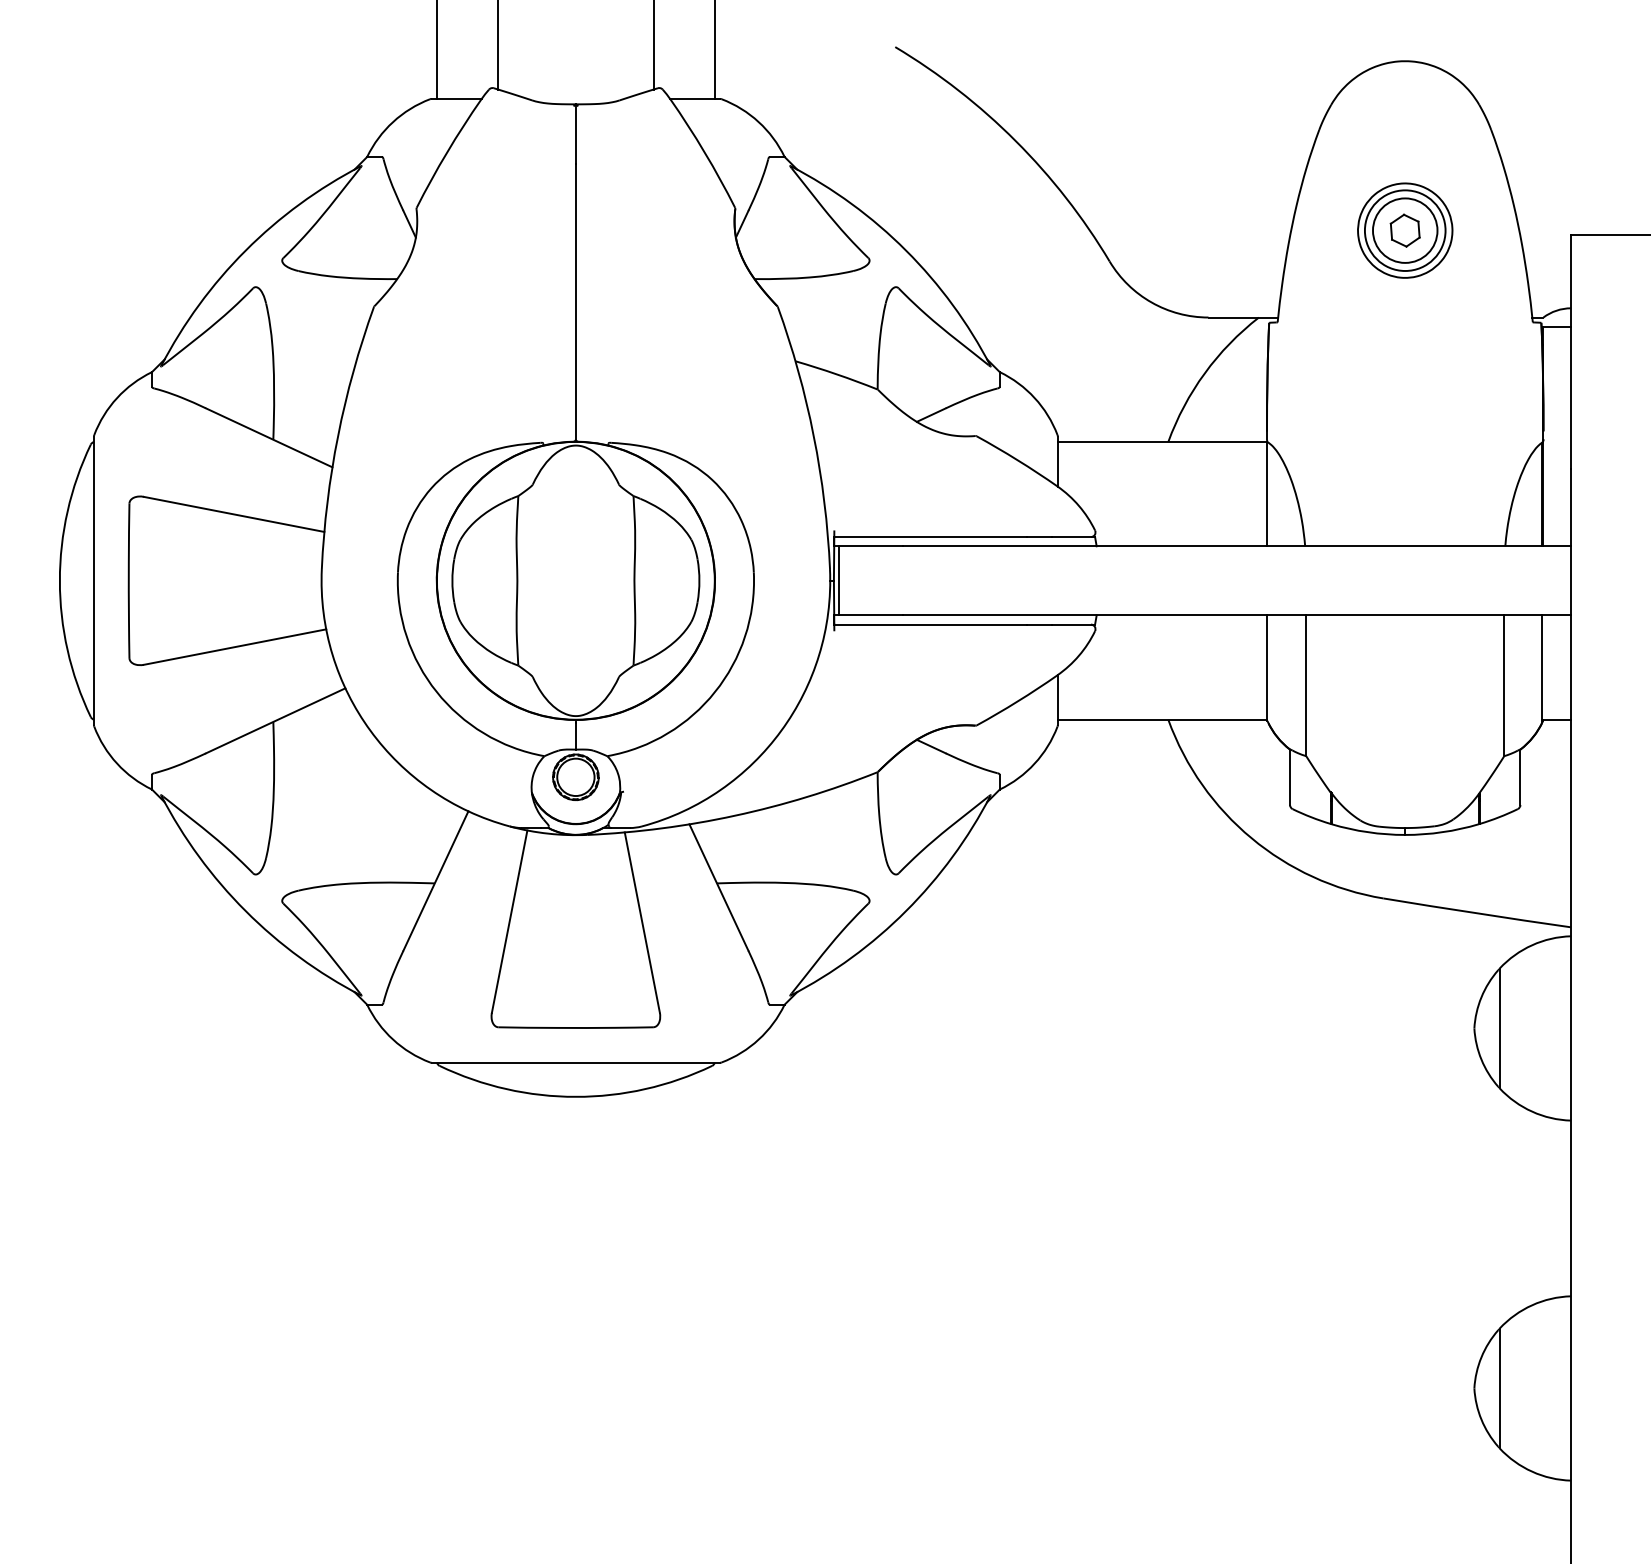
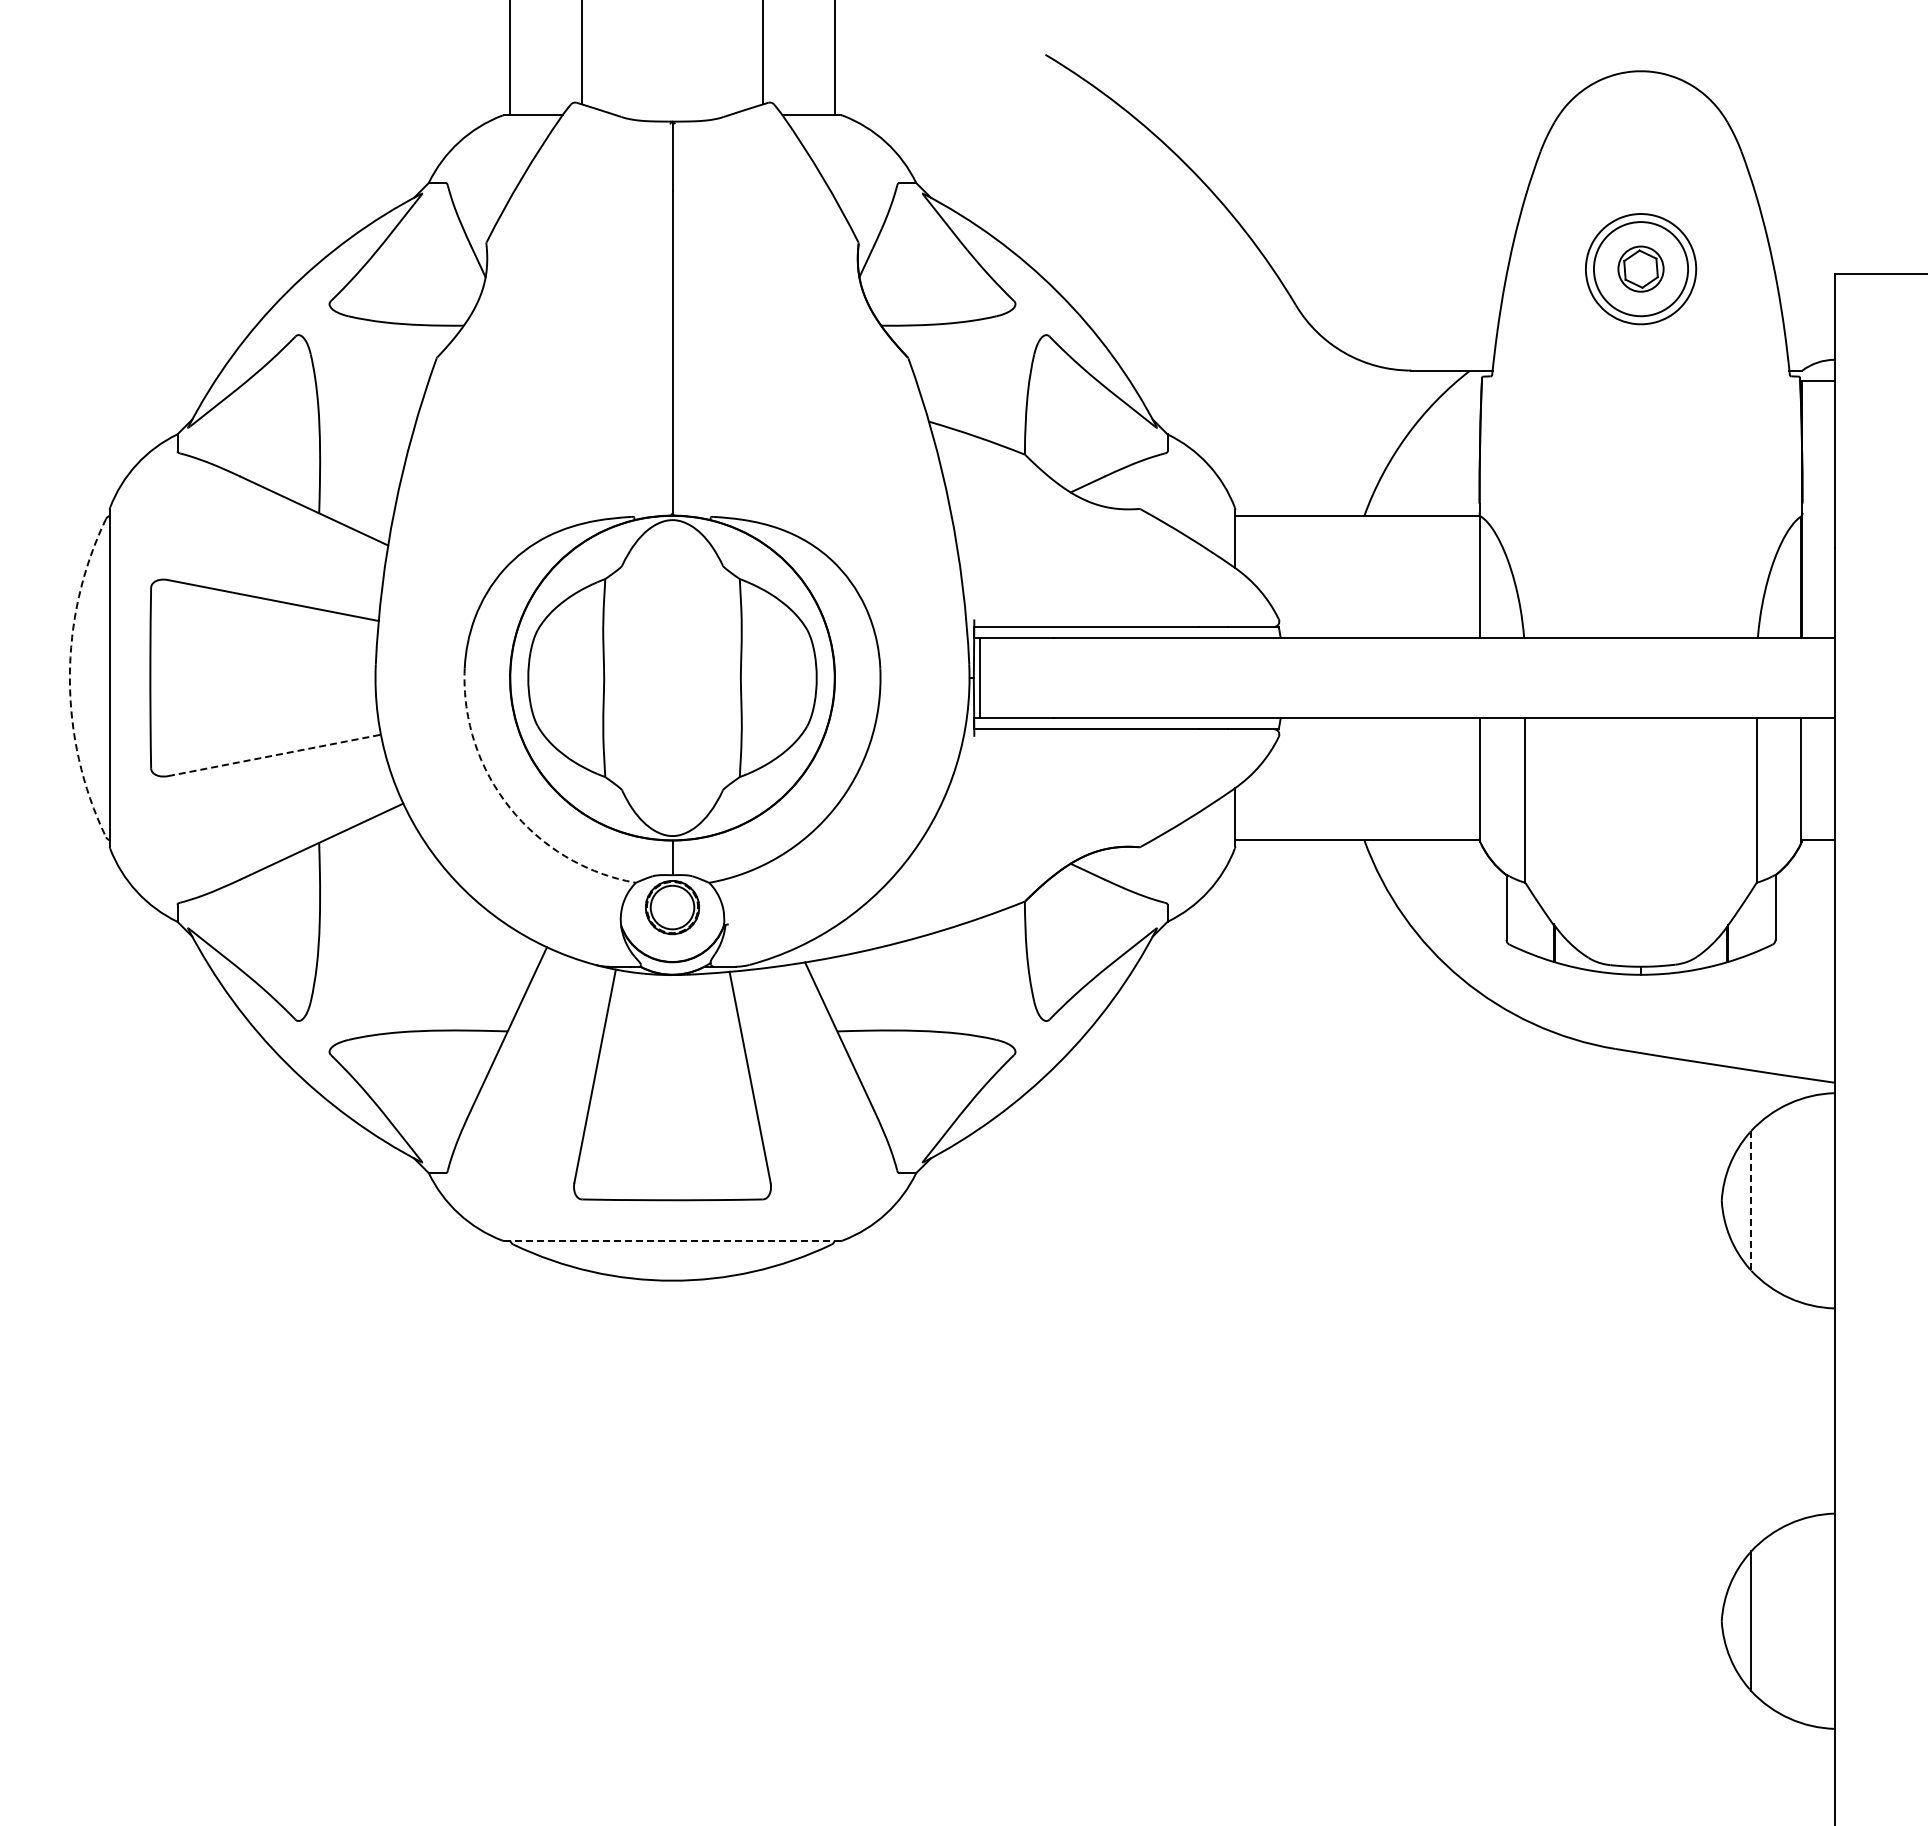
circle: (1404, 230) -> (1640, 268), size x0.6
arc: (59, 581) -> (69, 678), solid -> dashed
line: (235, 647) -> (274, 755), solid -> dashed
arc: (436, 691) -> (509, 807), solid -> dashed
line: (1499, 1028) -> (1751, 1200), solid -> dashed
line: (576, 1062) -> (673, 1240), solid -> dashed

